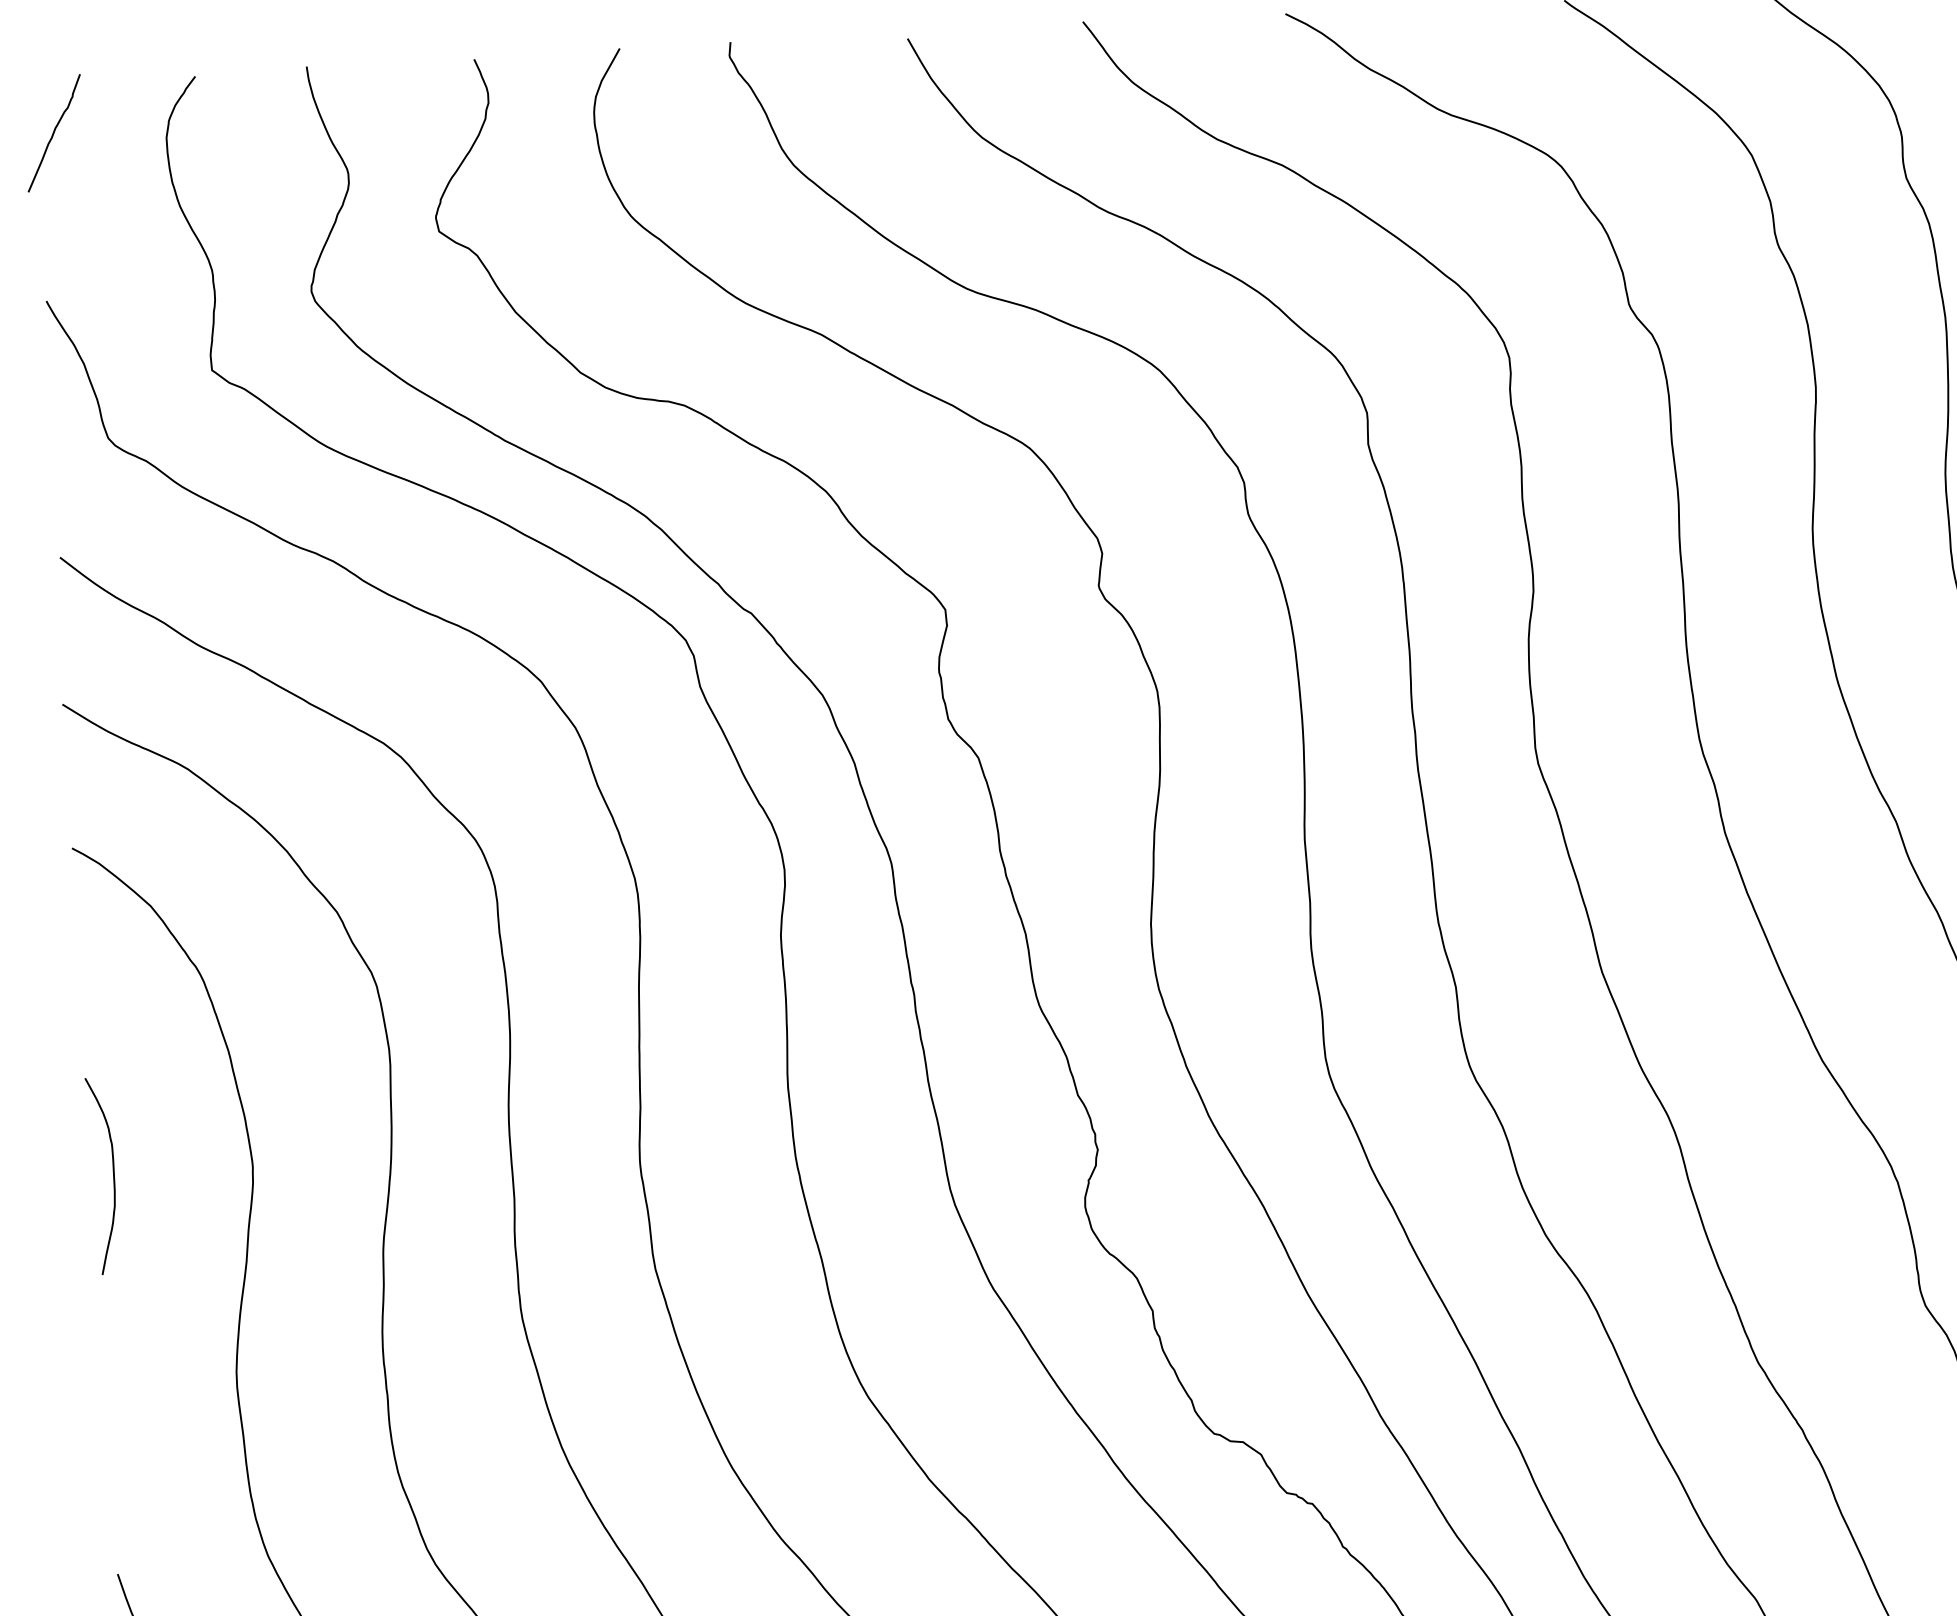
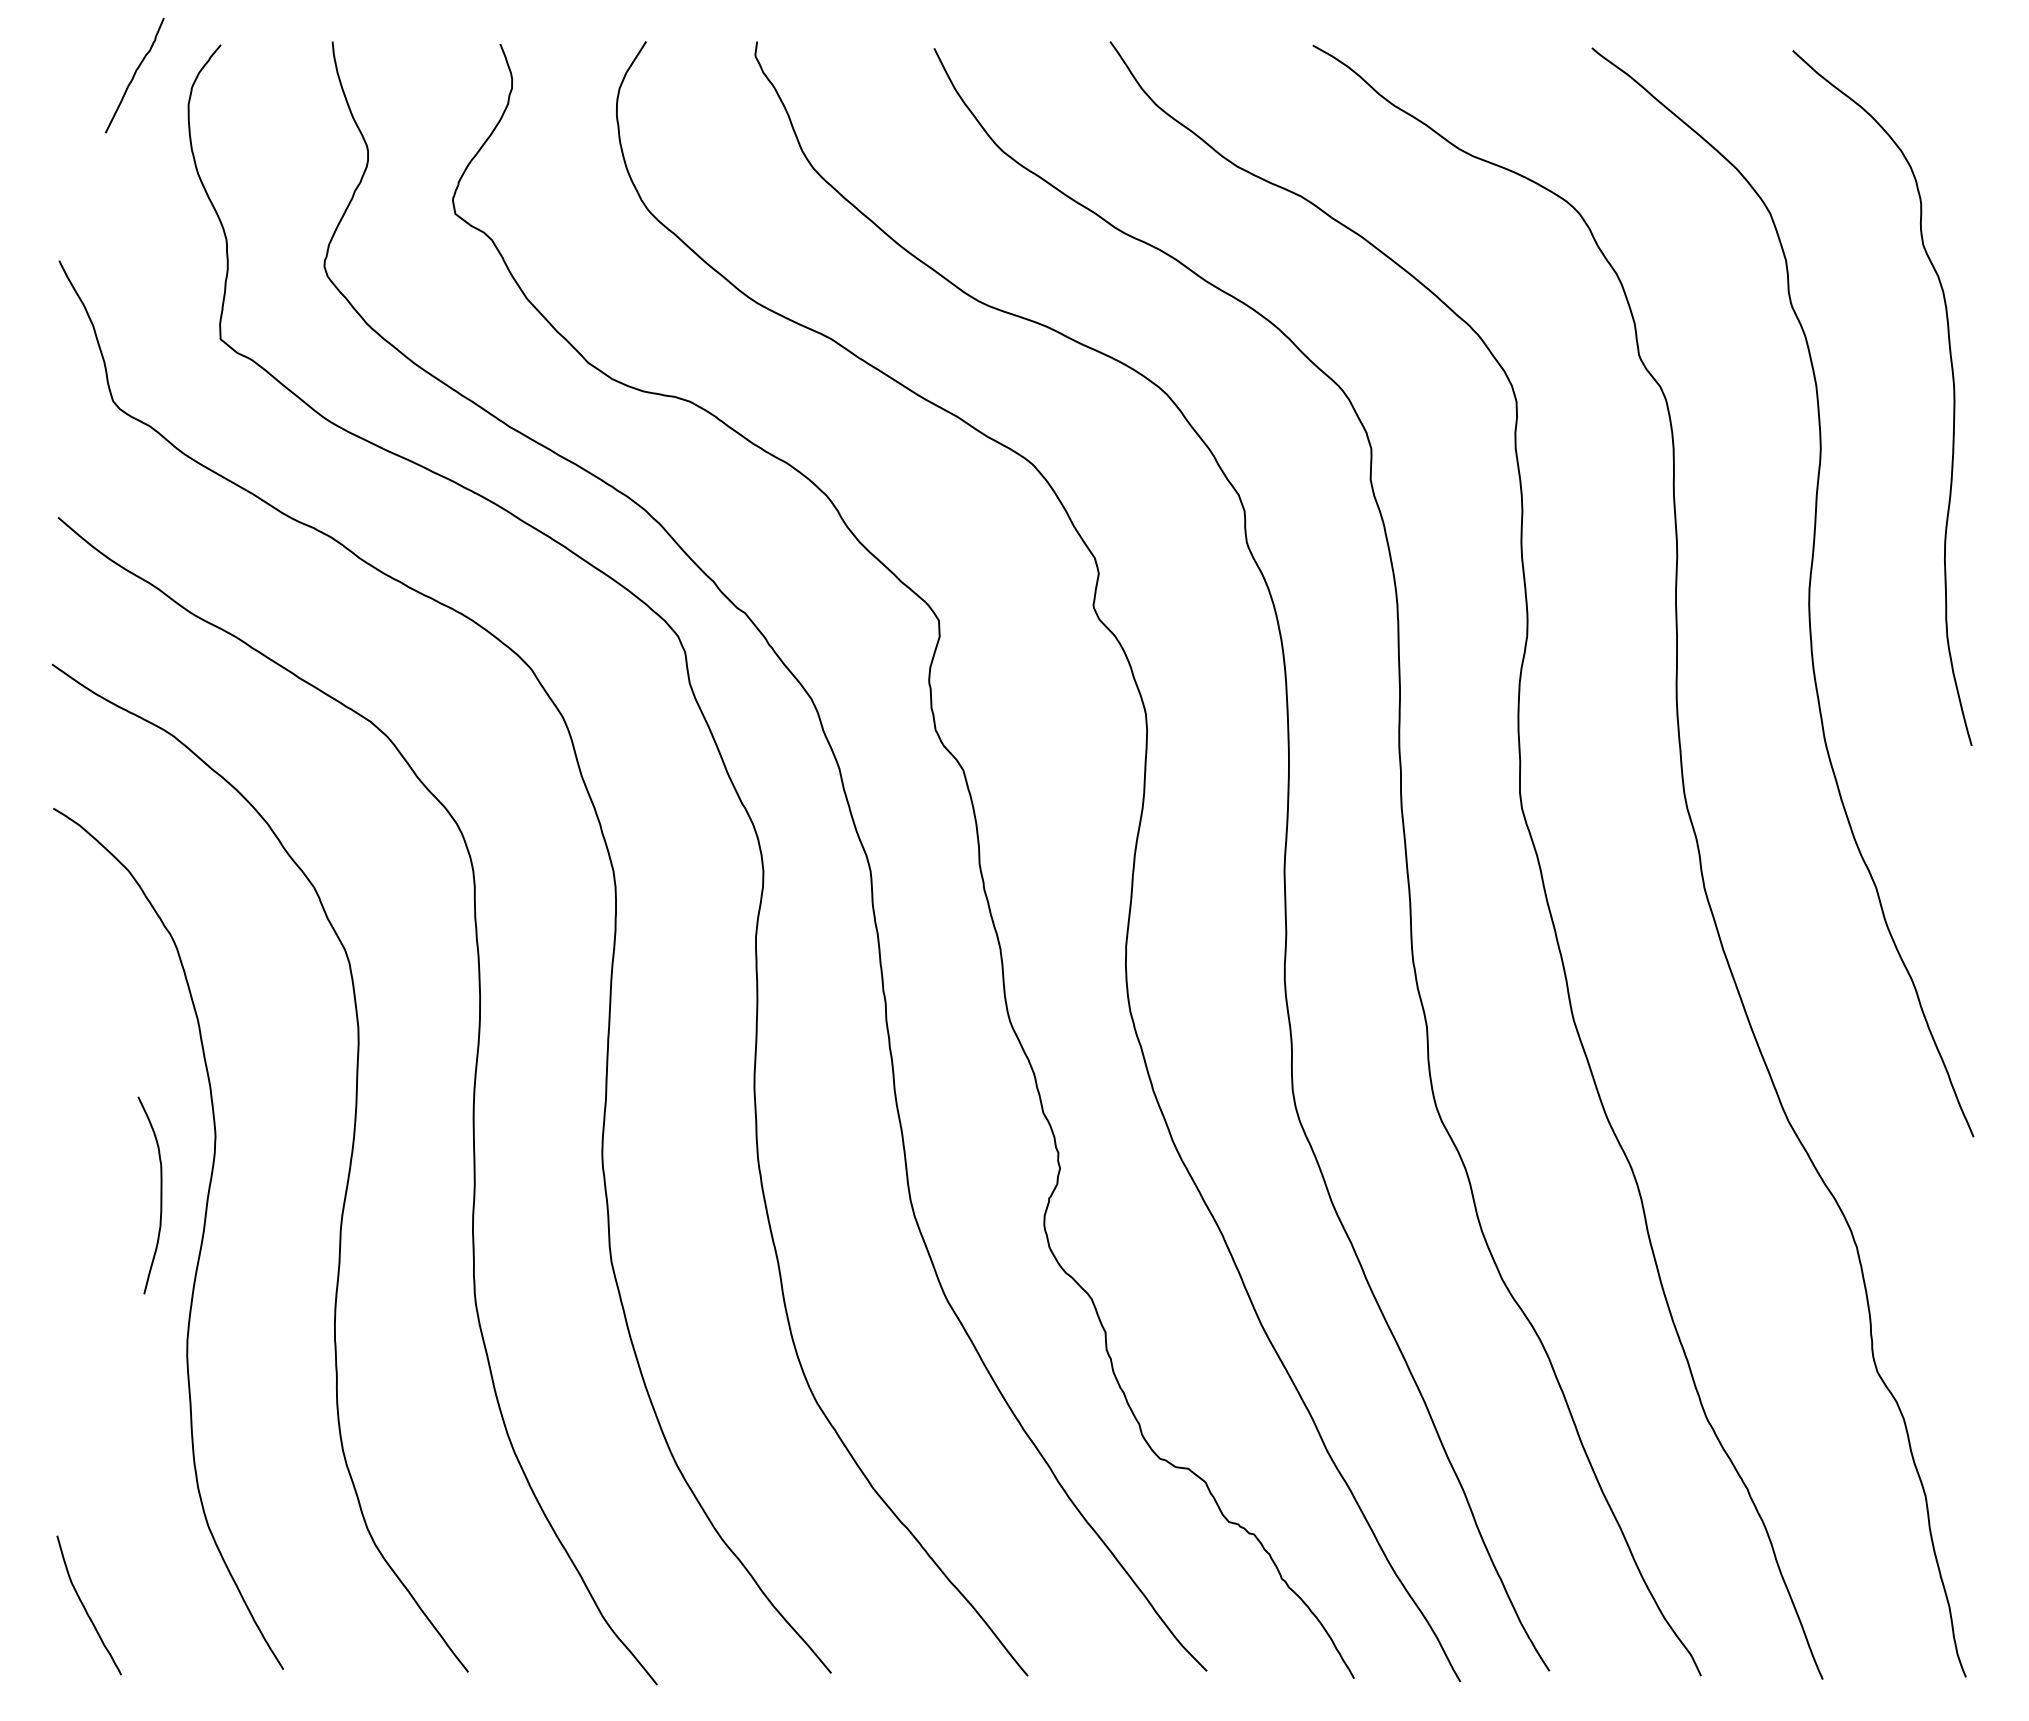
curve: (53, 133) -> (134, 75), moved
curve: (113, 1175) -> (160, 1195), moved

